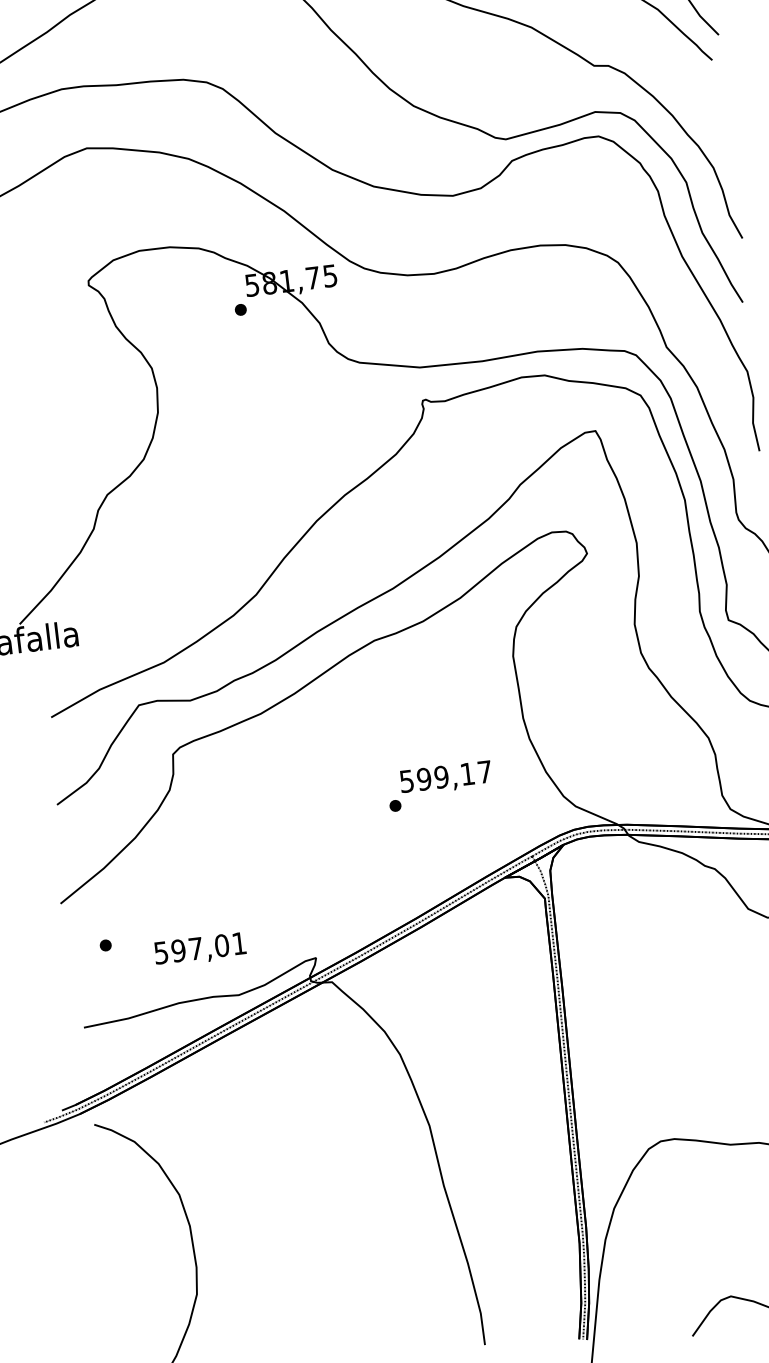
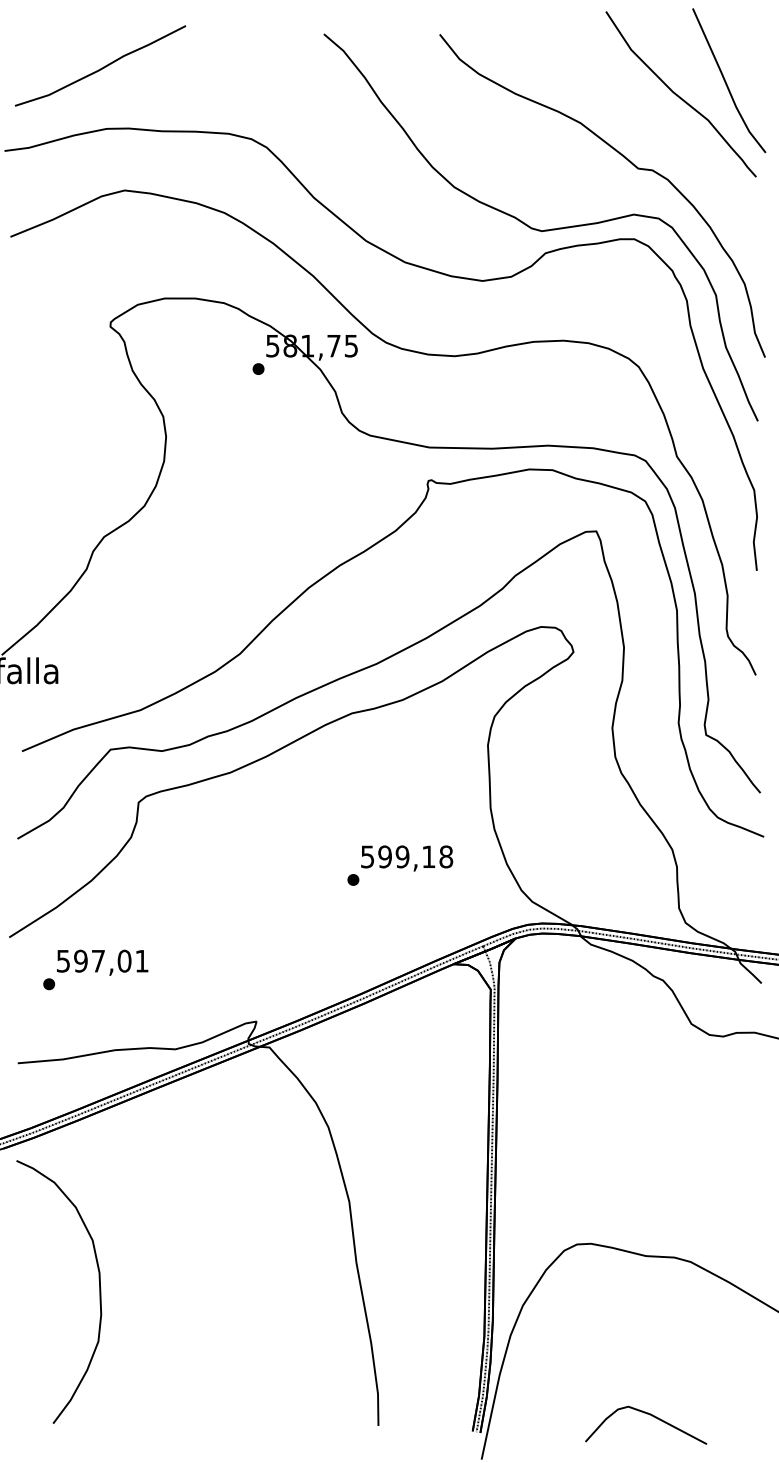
text: (485, 771) -> (446, 856), 599,17 -> 599,18
text: (200, 949) -> (102, 962), moved

